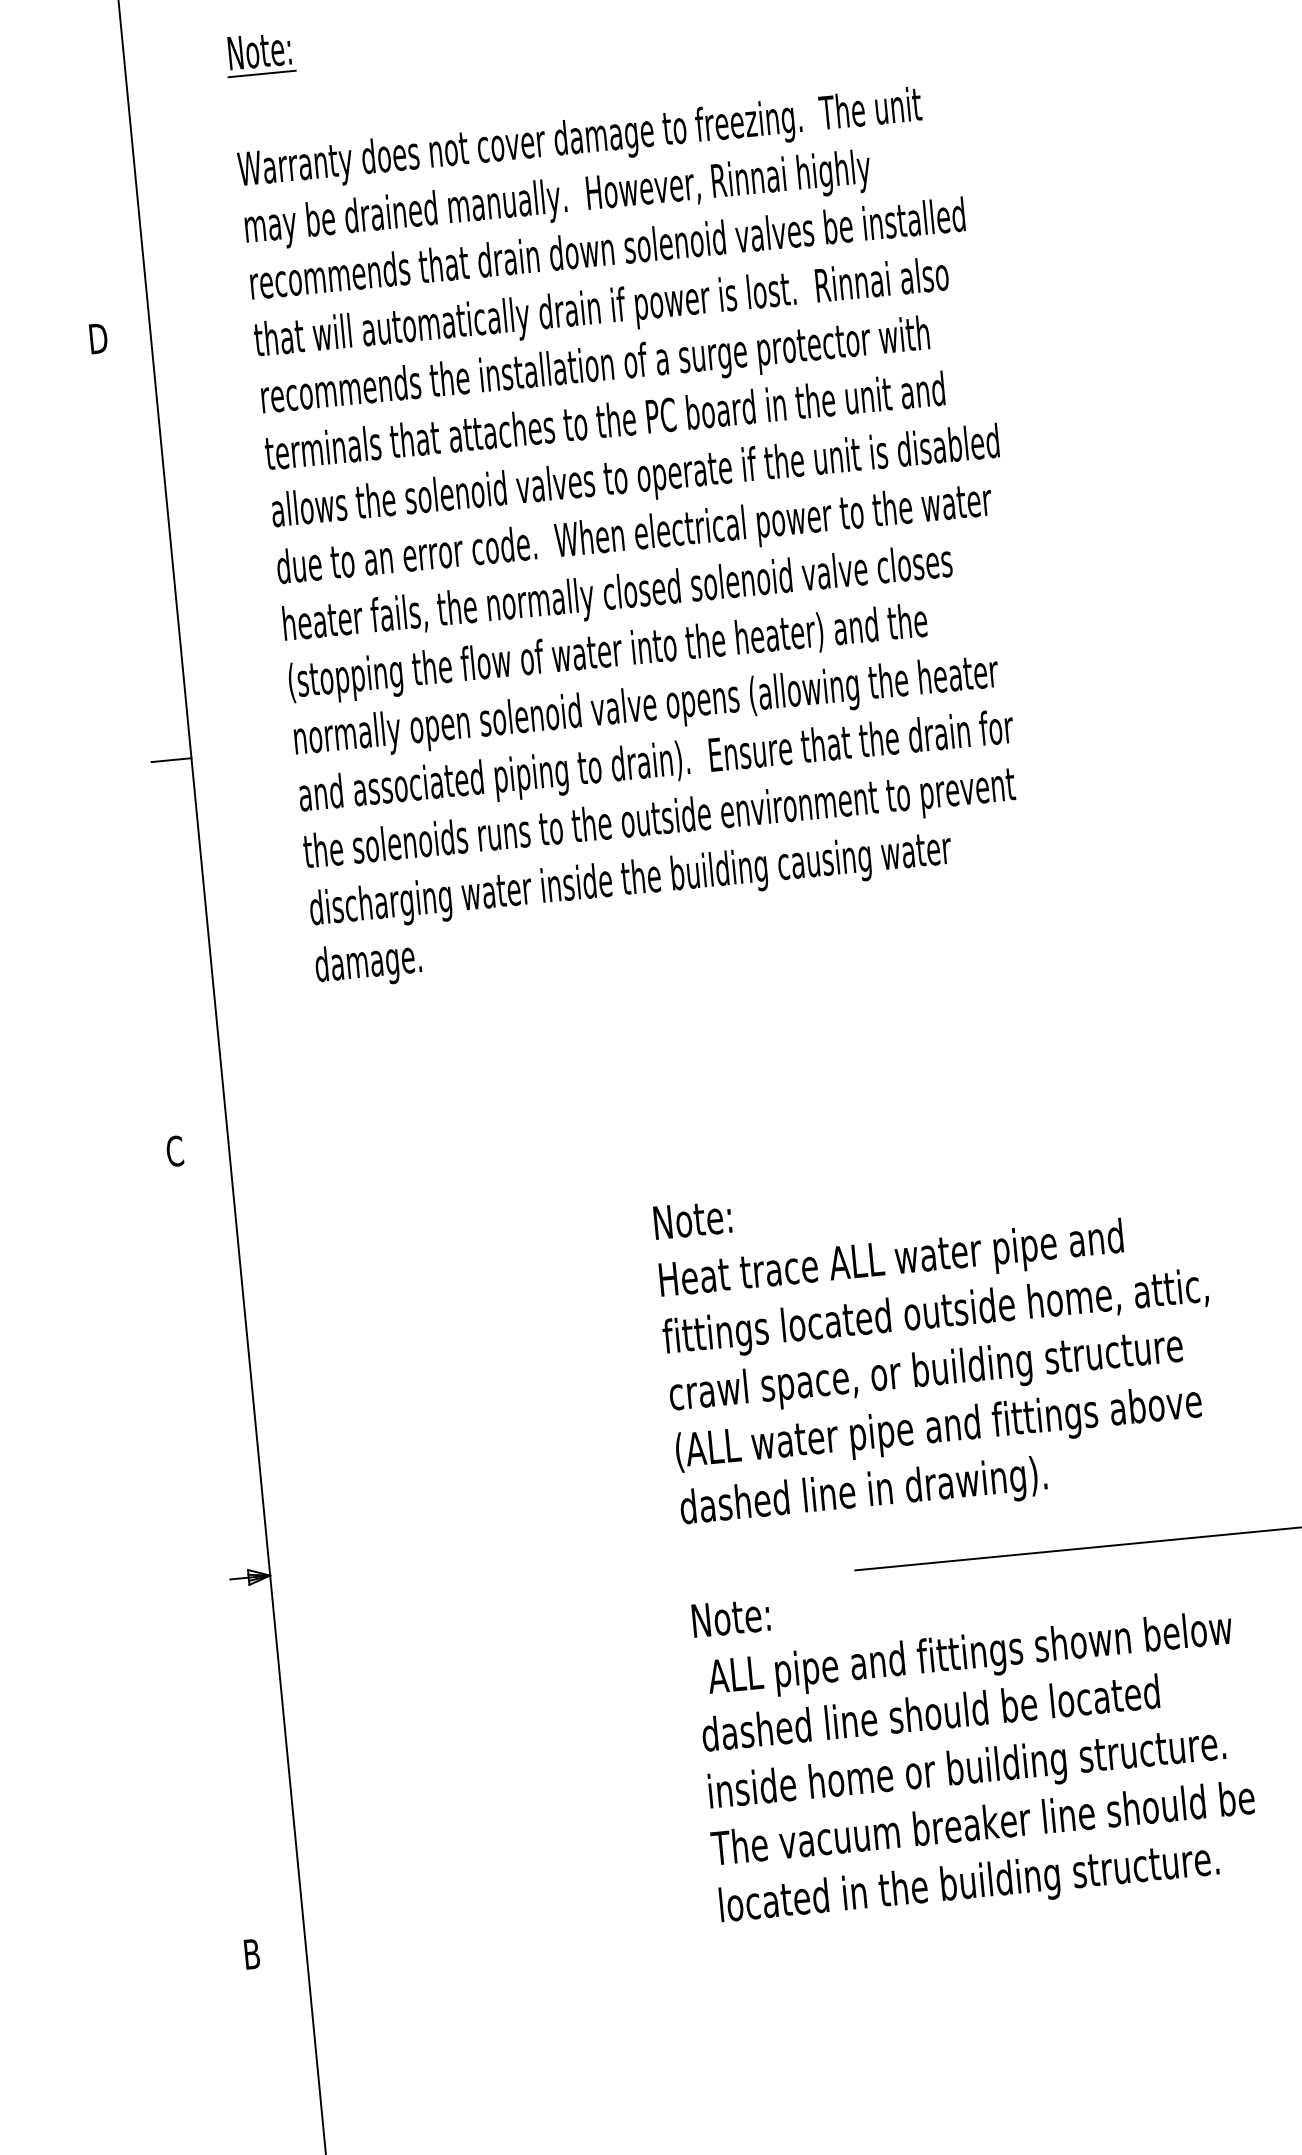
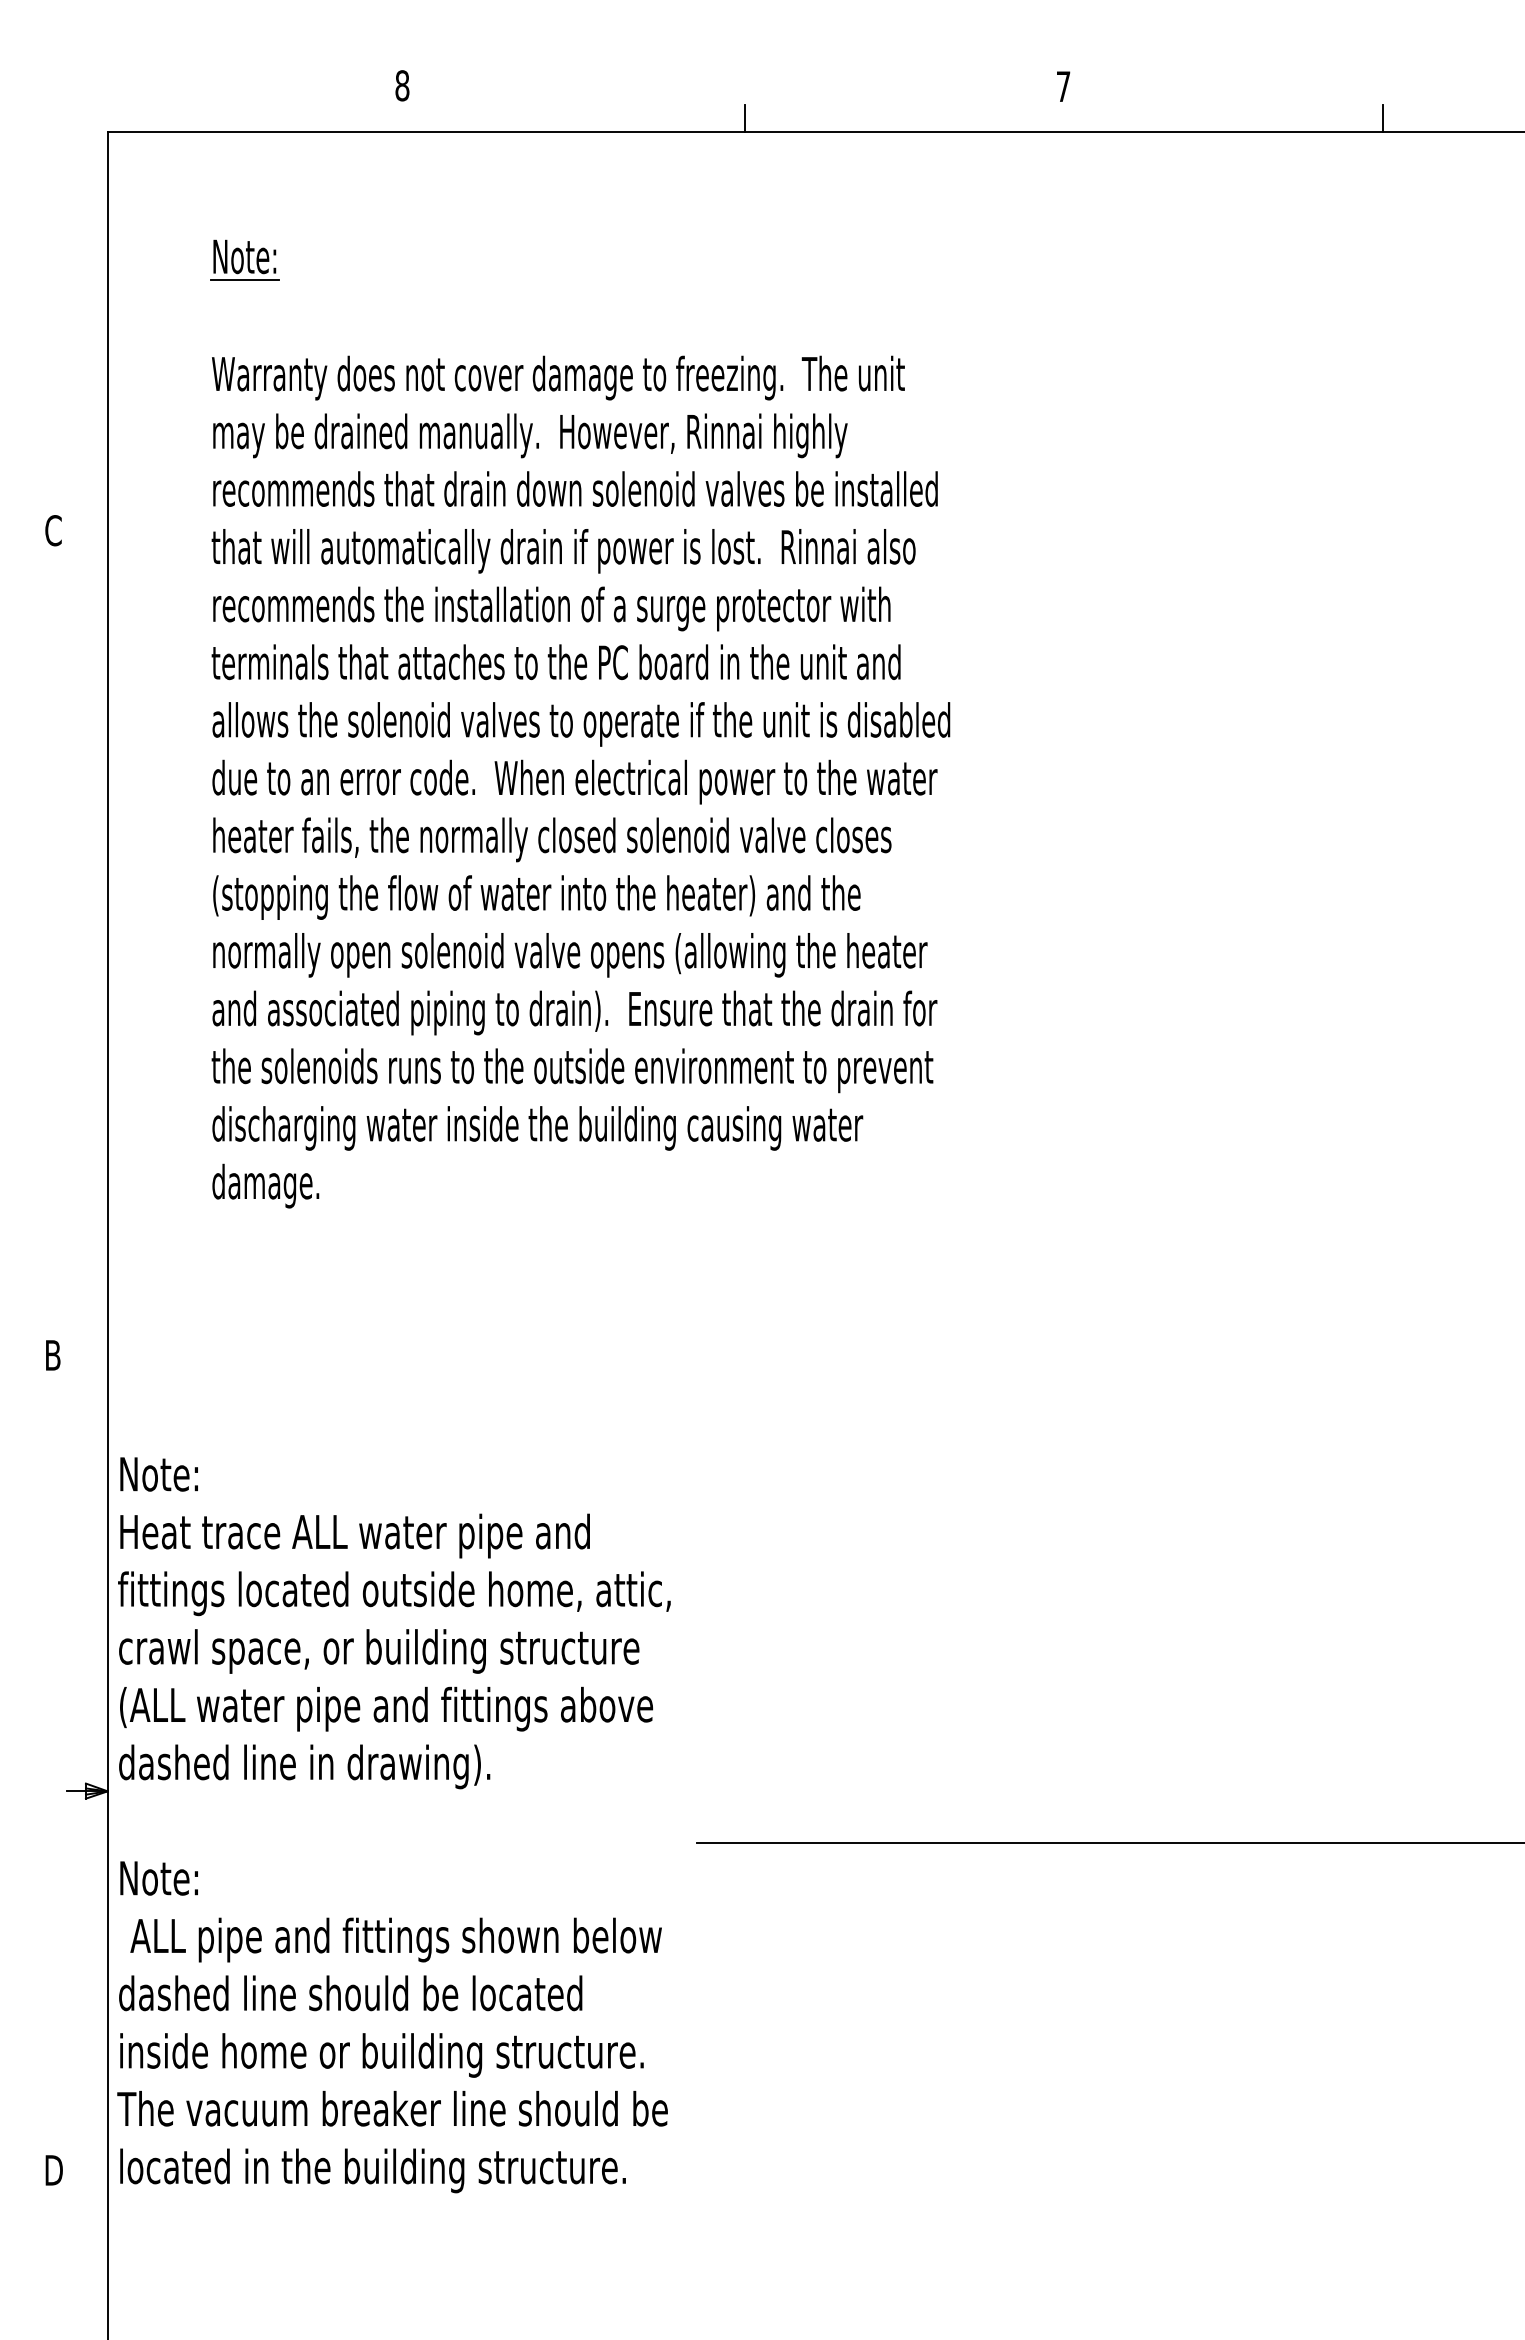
text: (98, 338) -> (54, 530), D -> C
line: (171, 759) -> (87, 961), removed
text: (174, 1151) -> (52, 1355), C -> B
text: (956, 1543) -> (393, 1825), moved
text: (254, 1954) -> (55, 2170), B -> D

